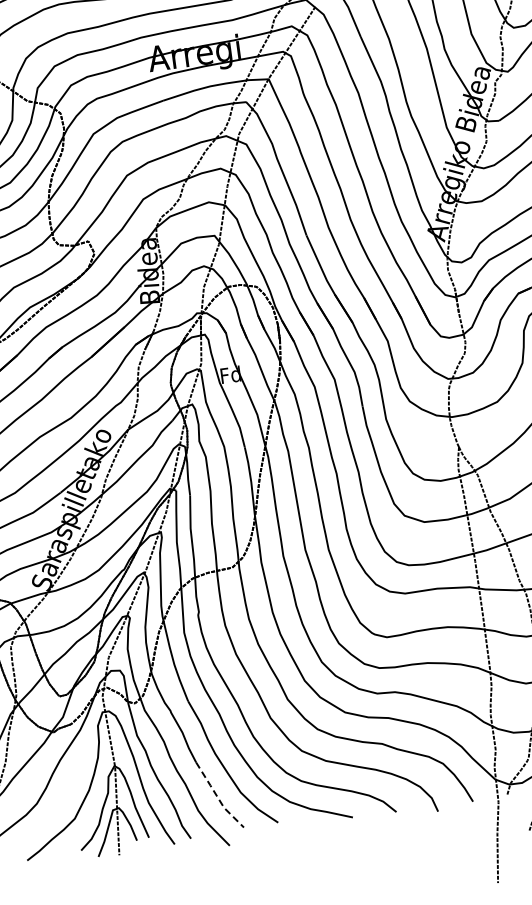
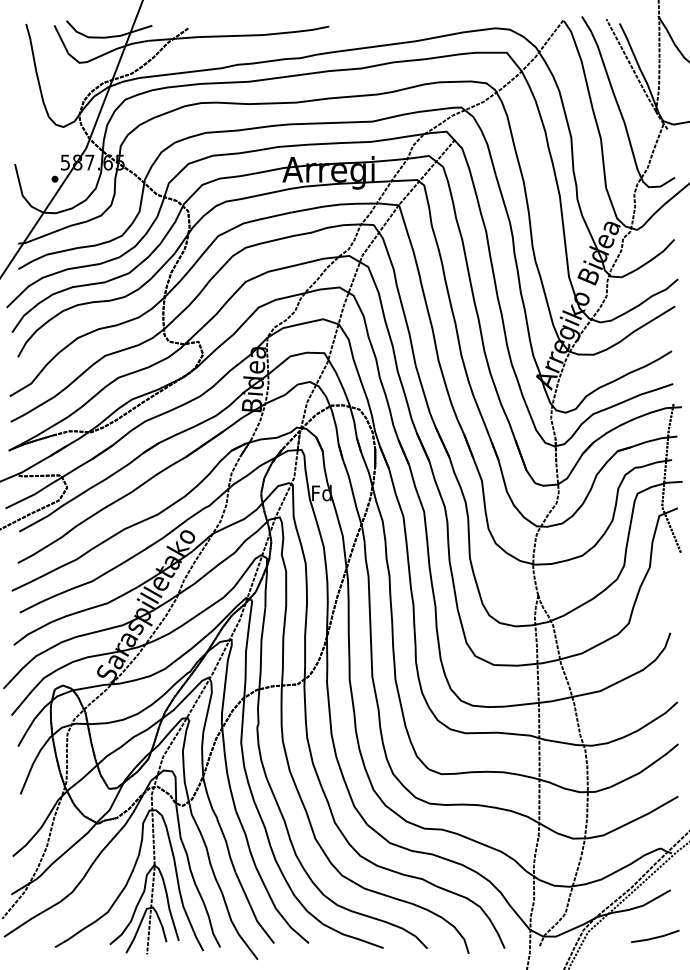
line: (217, 796) -> (252, 909), dashed -> solid

